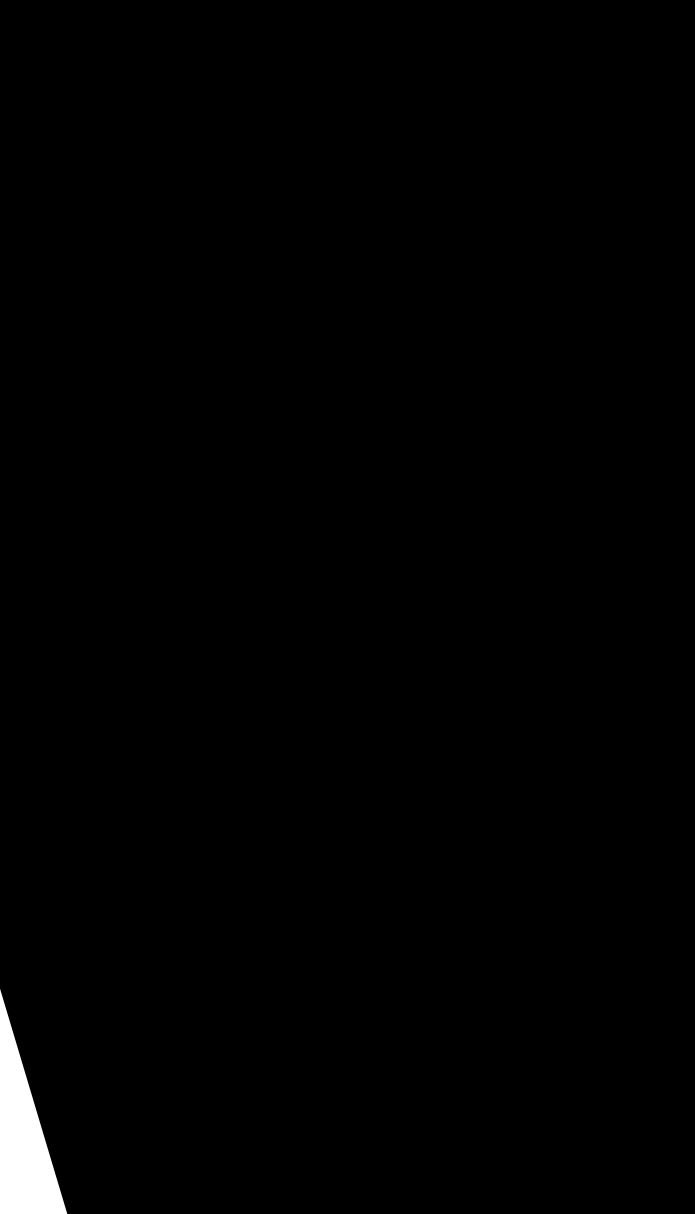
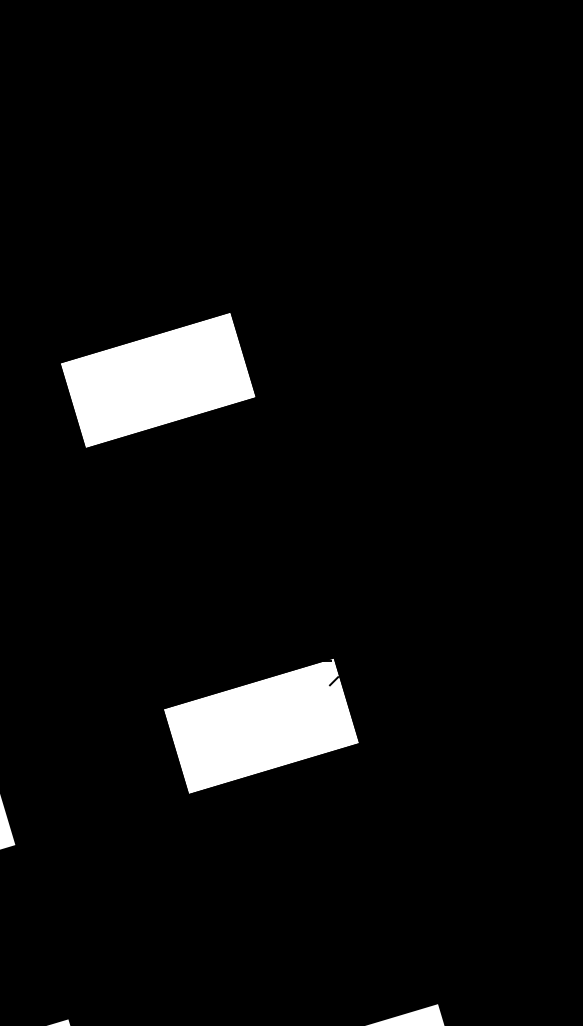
fill: (282, 613) -> (157, 380), removed
fill: (428, 1100) -> (261, 726), removed

